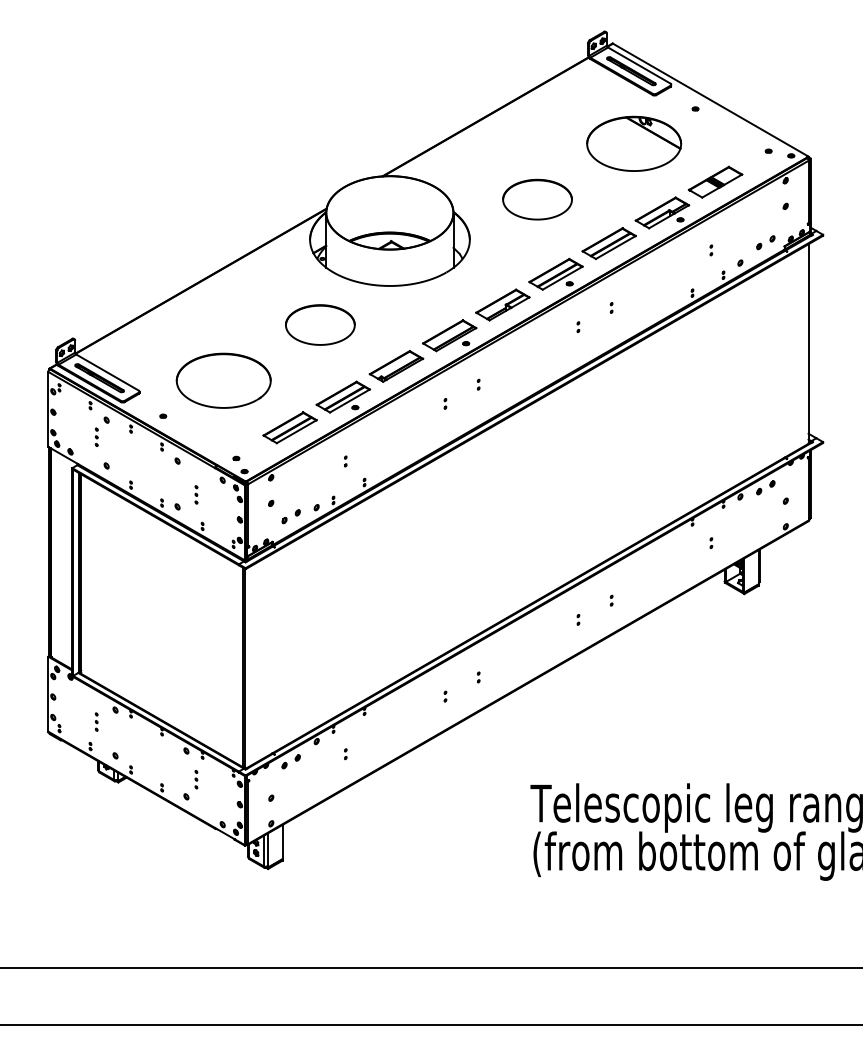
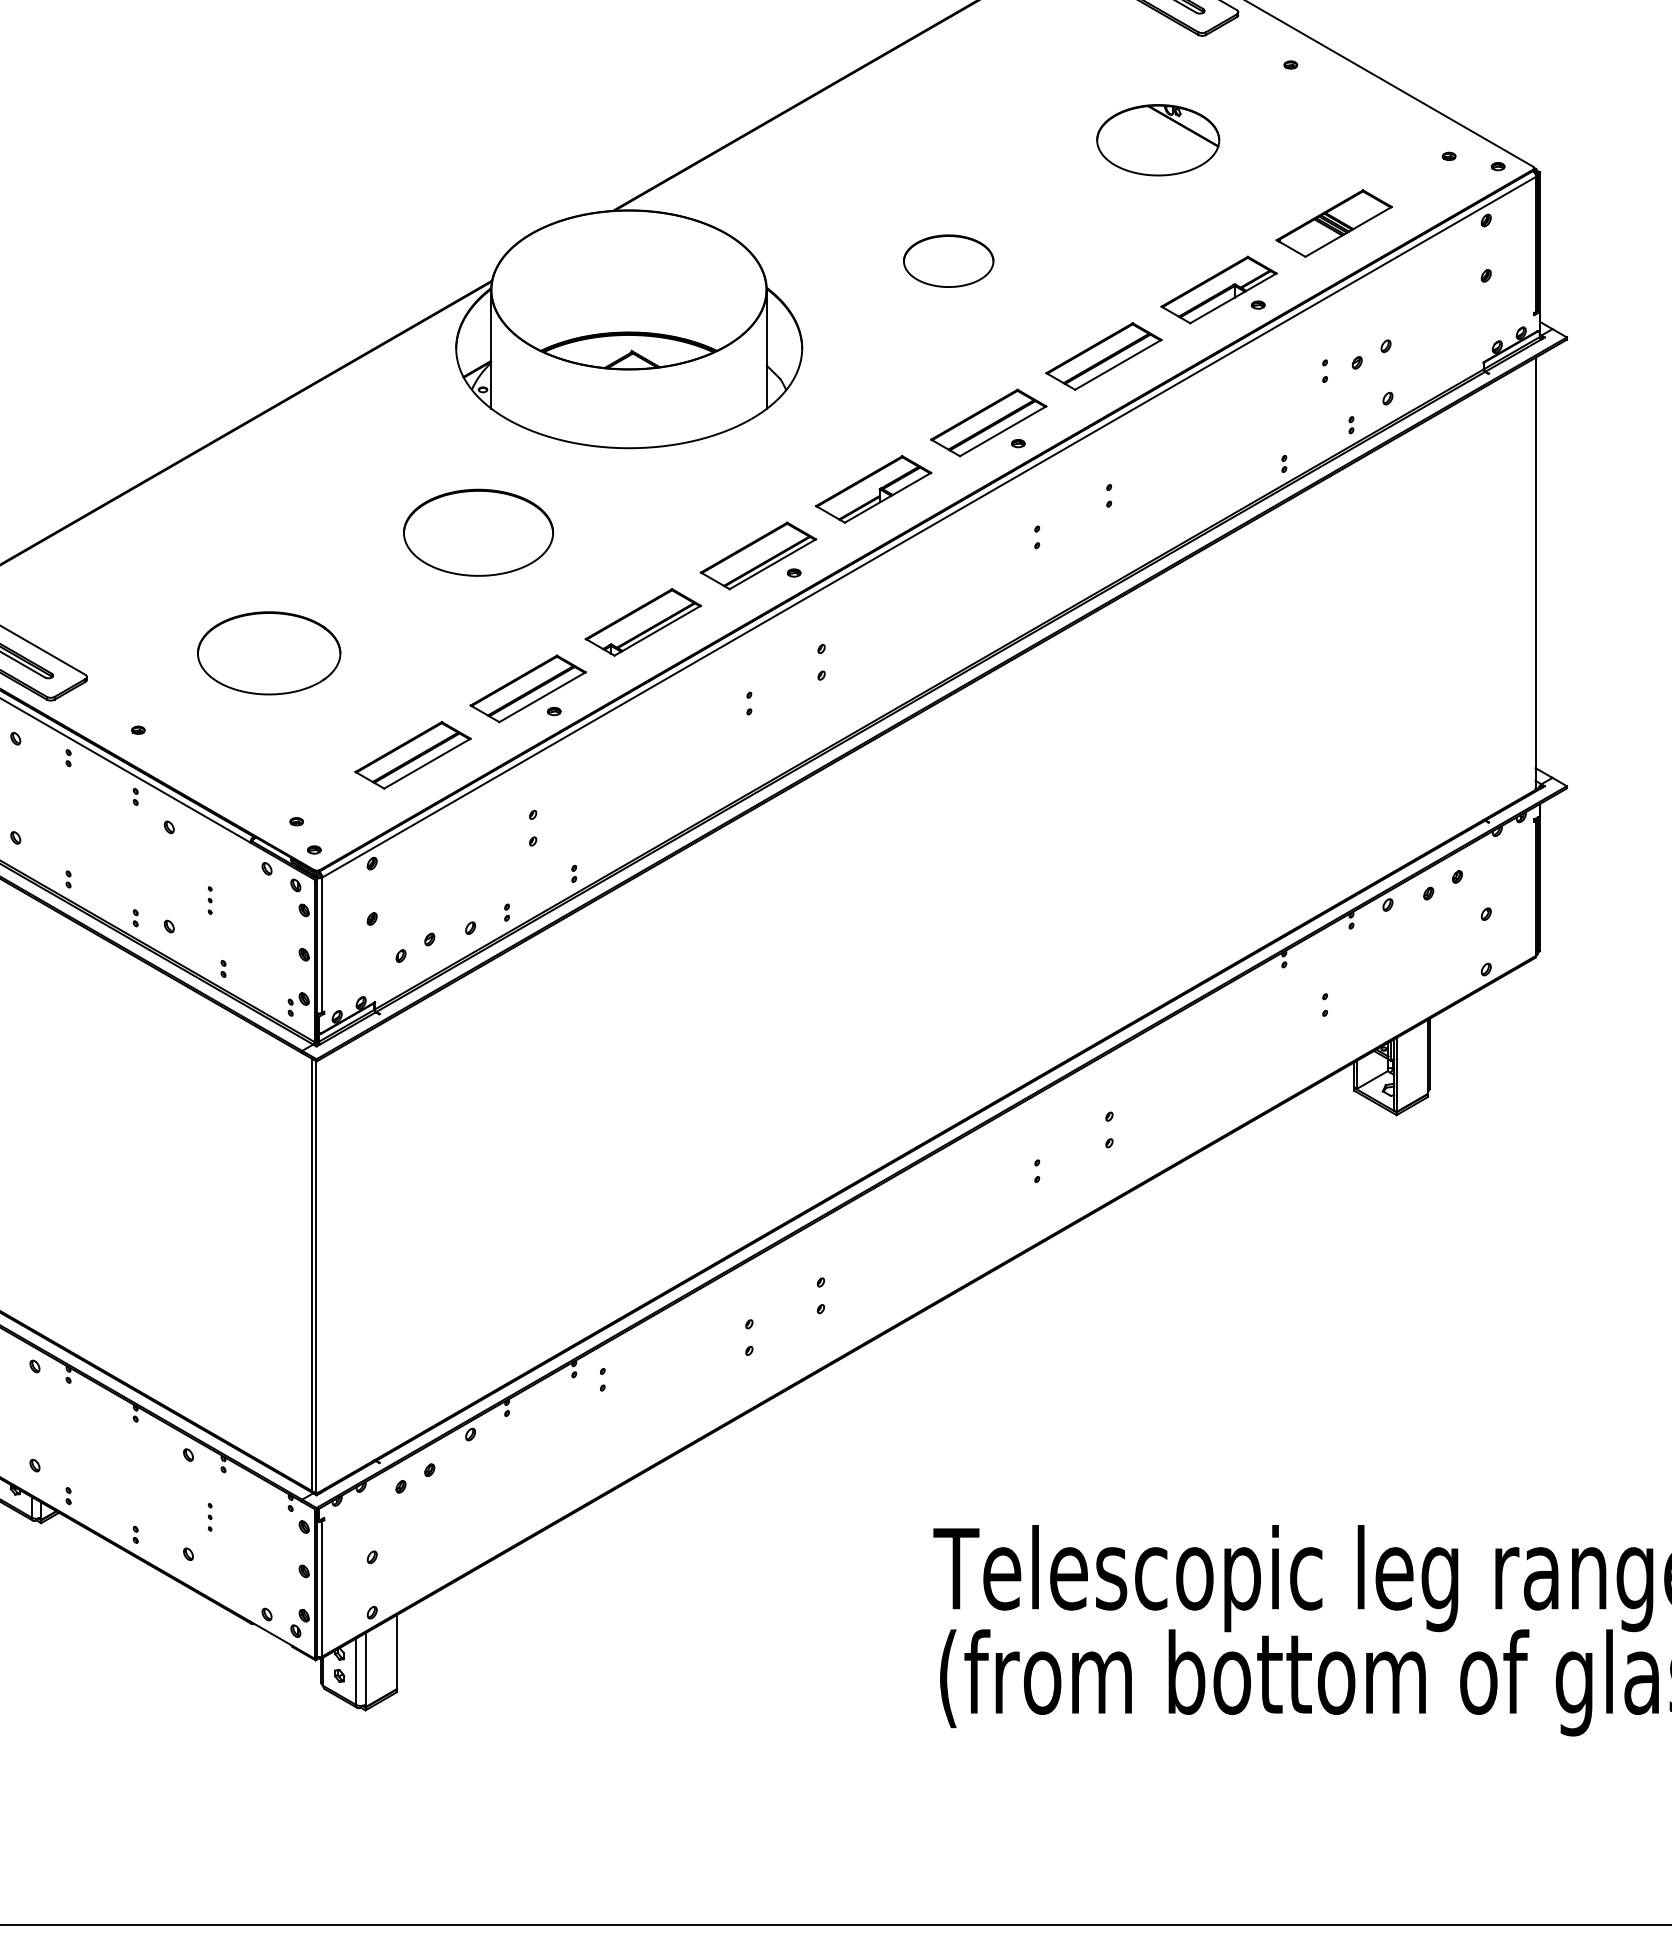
part: (634, 143) -> (1158, 139), size x0.6
part: (537, 199) -> (948, 260), size x0.6
part: (765, 242) -> (1370, 354), moved
part: (223, 380) -> (268, 652), size x0.7
part: (478, 384) -> (820, 661), size x1.6
part: (345, 461) -> (532, 828), size x1.6
part: (196, 494) -> (210, 899), size x0.7
part: (611, 600) -> (1108, 1129), size x1.6
part: (478, 677) -> (820, 1295), size x1.6
part: (445, 696) -> (749, 1337), size x1.6
part: (345, 754) -> (602, 1380), moved
part: (196, 779) -> (210, 1516), size x0.7

